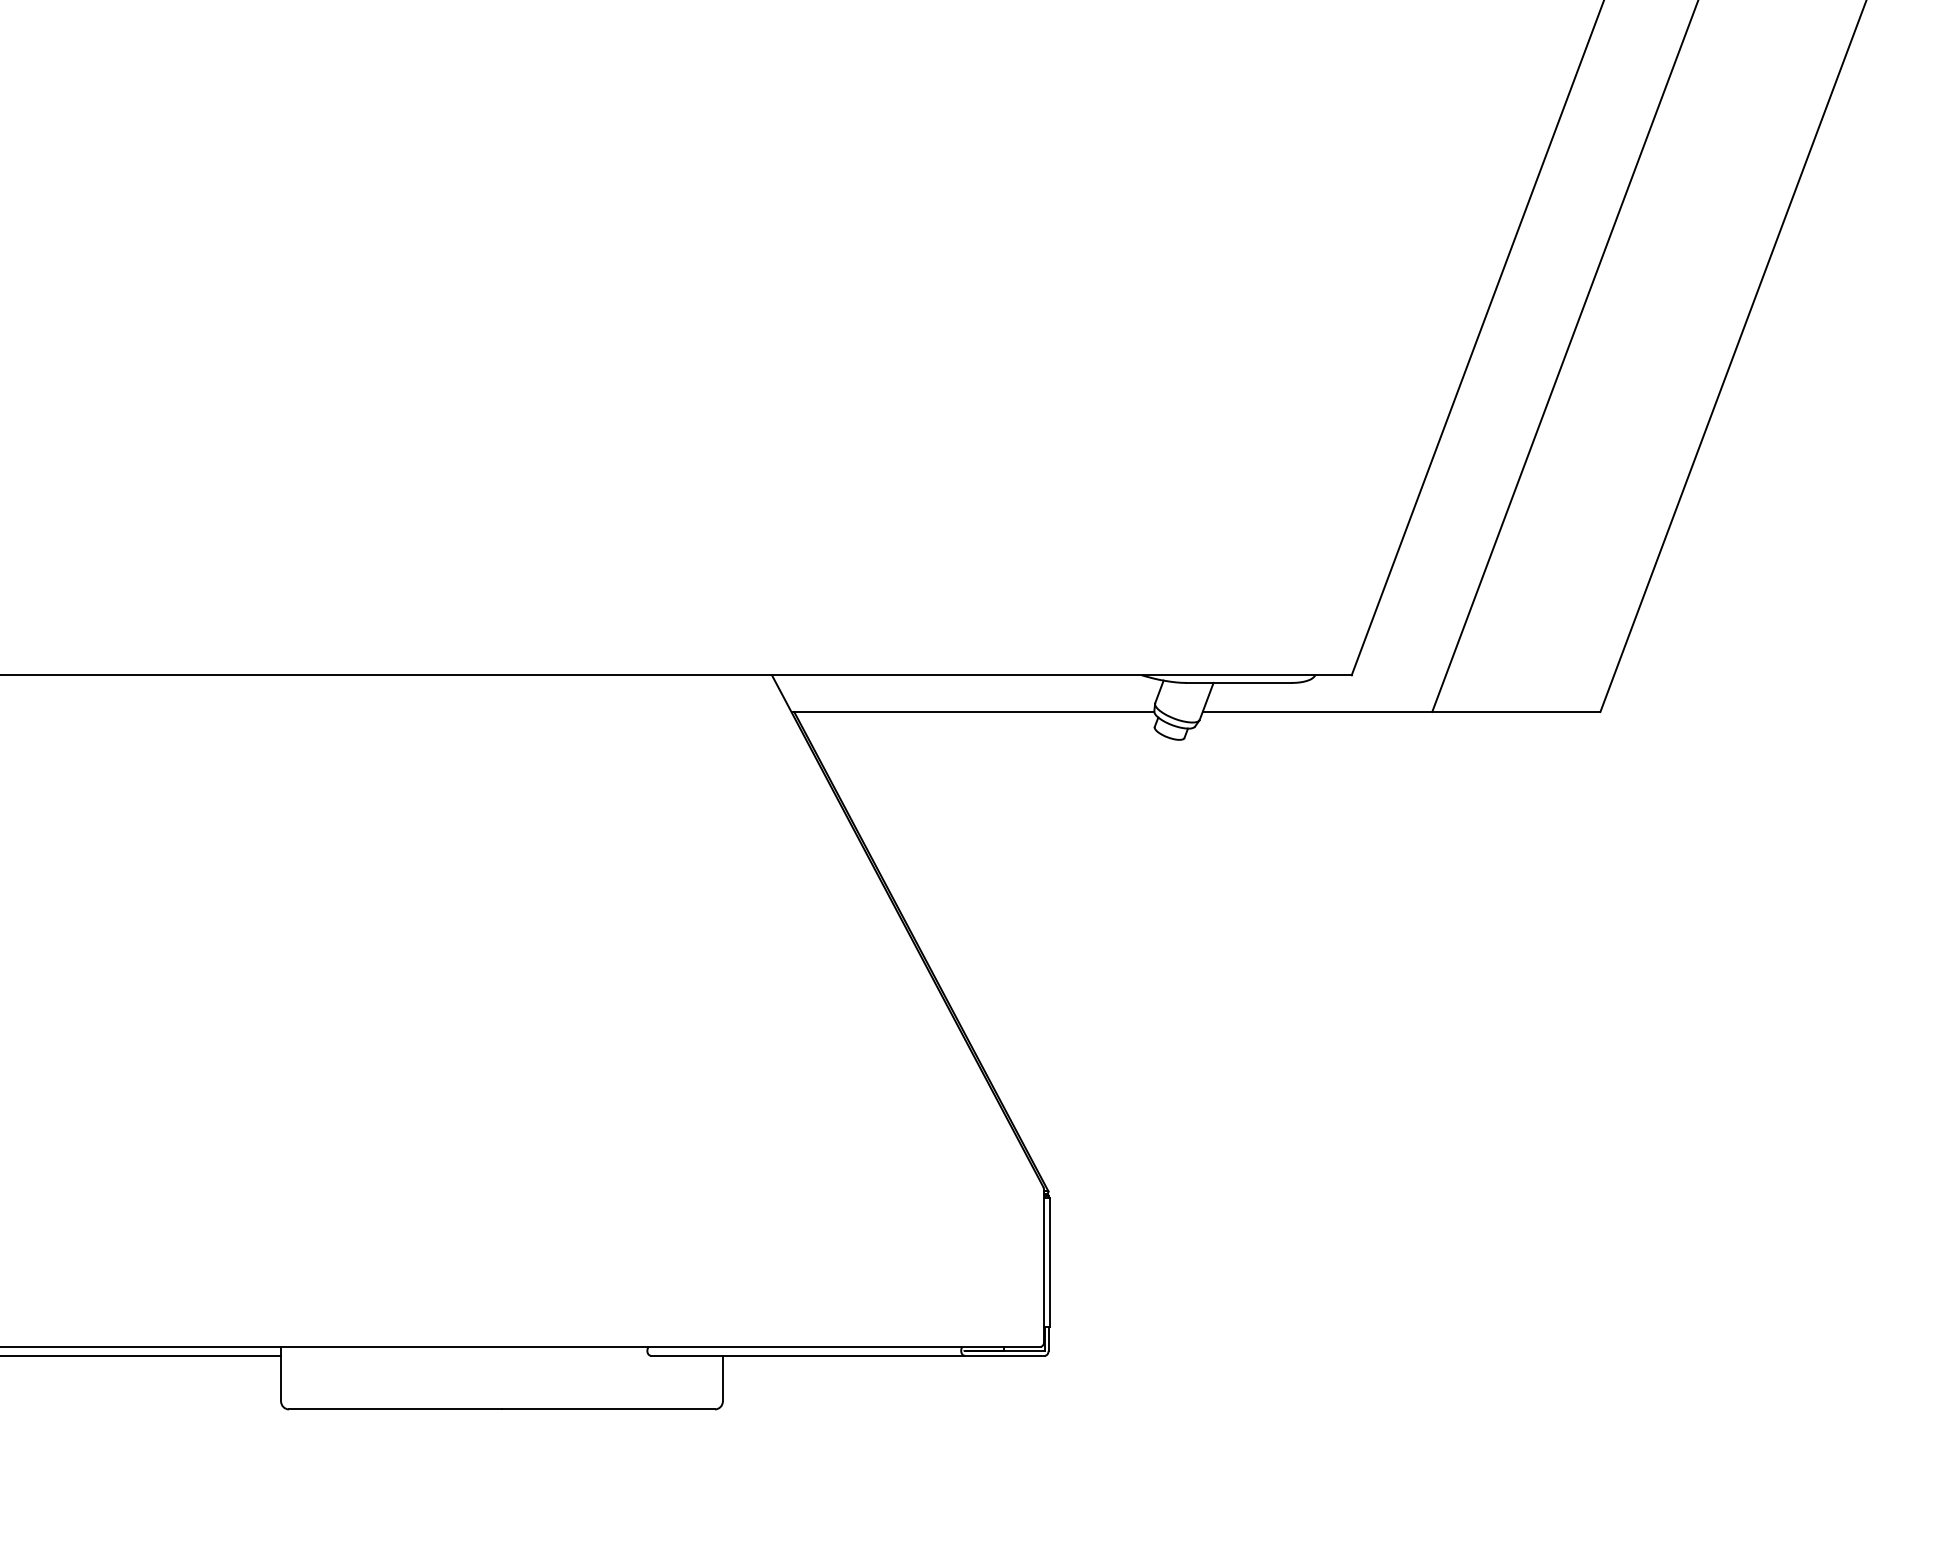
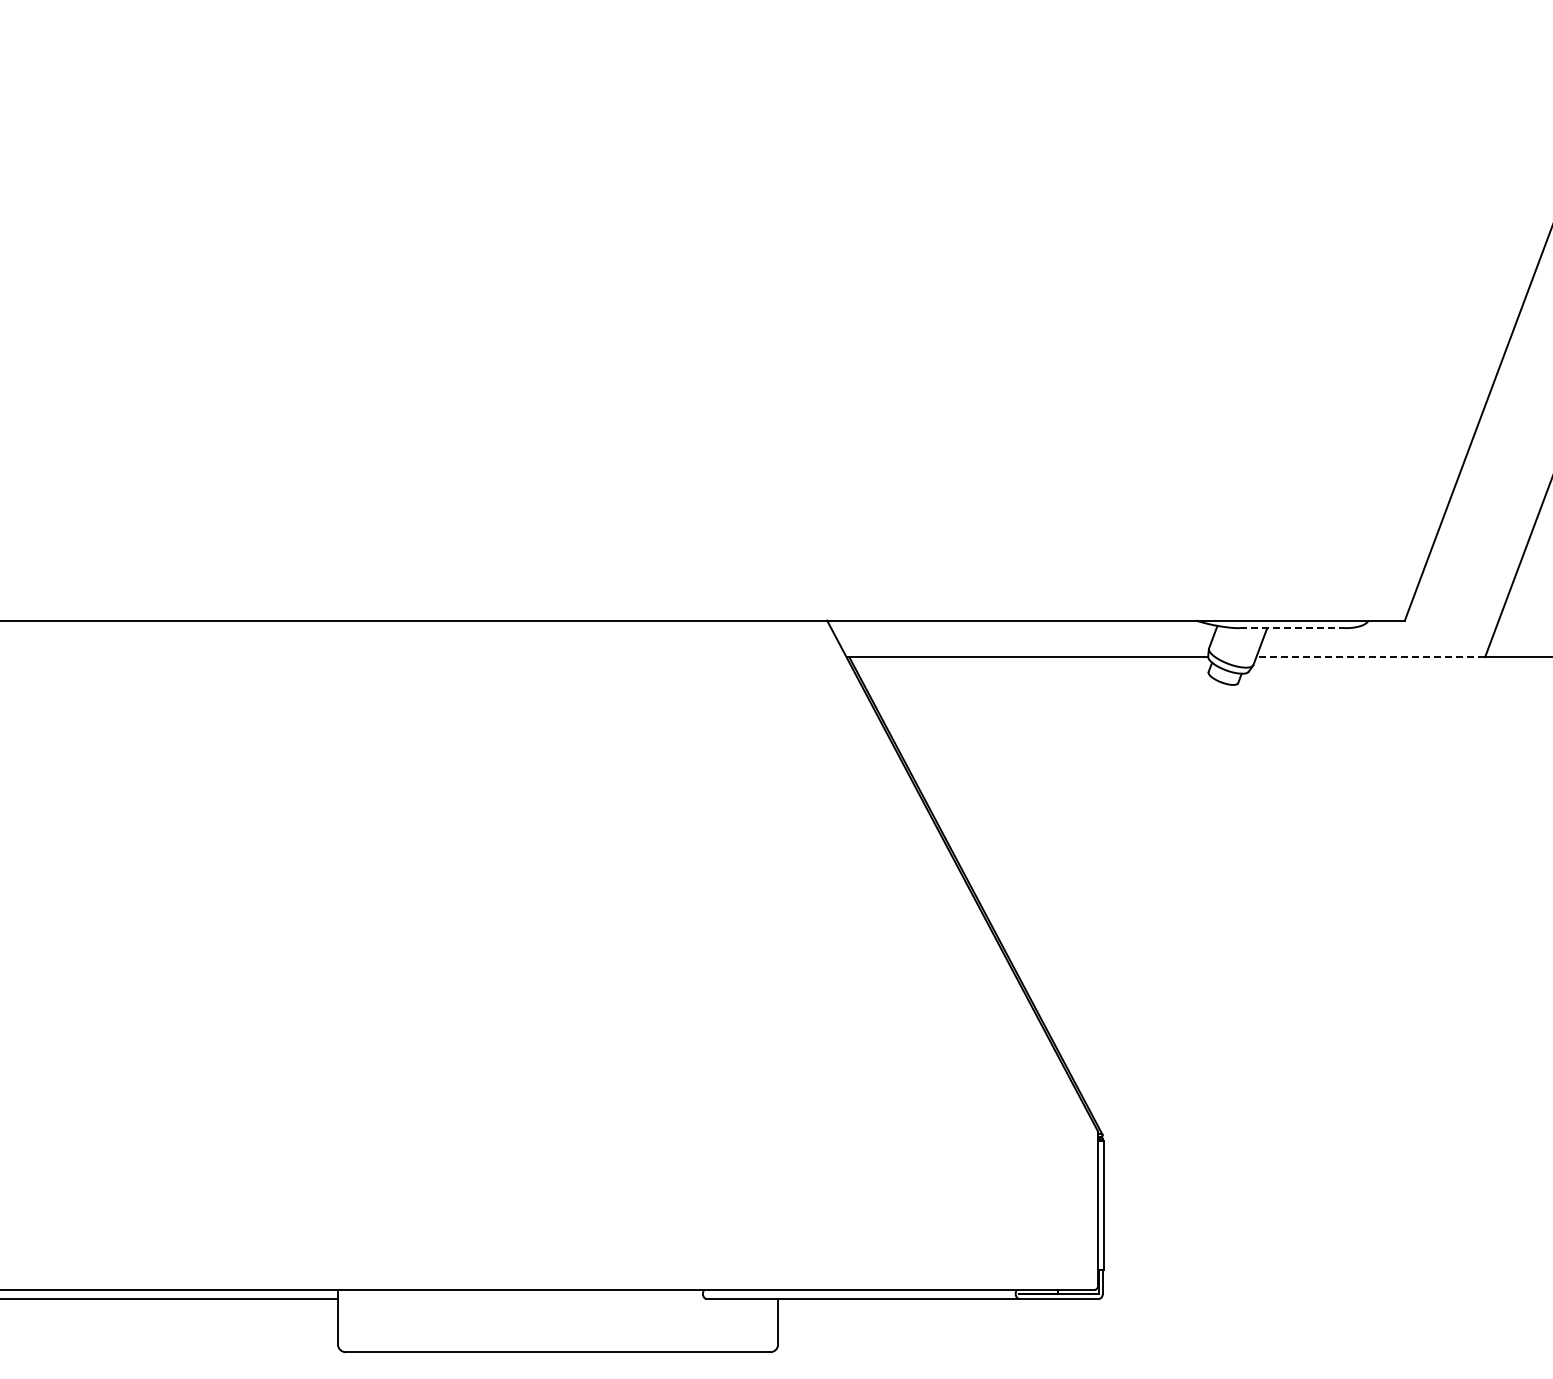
line: (1238, 682) -> (1292, 627), solid -> dashed
line: (1317, 712) -> (1370, 657), solid -> dashed

